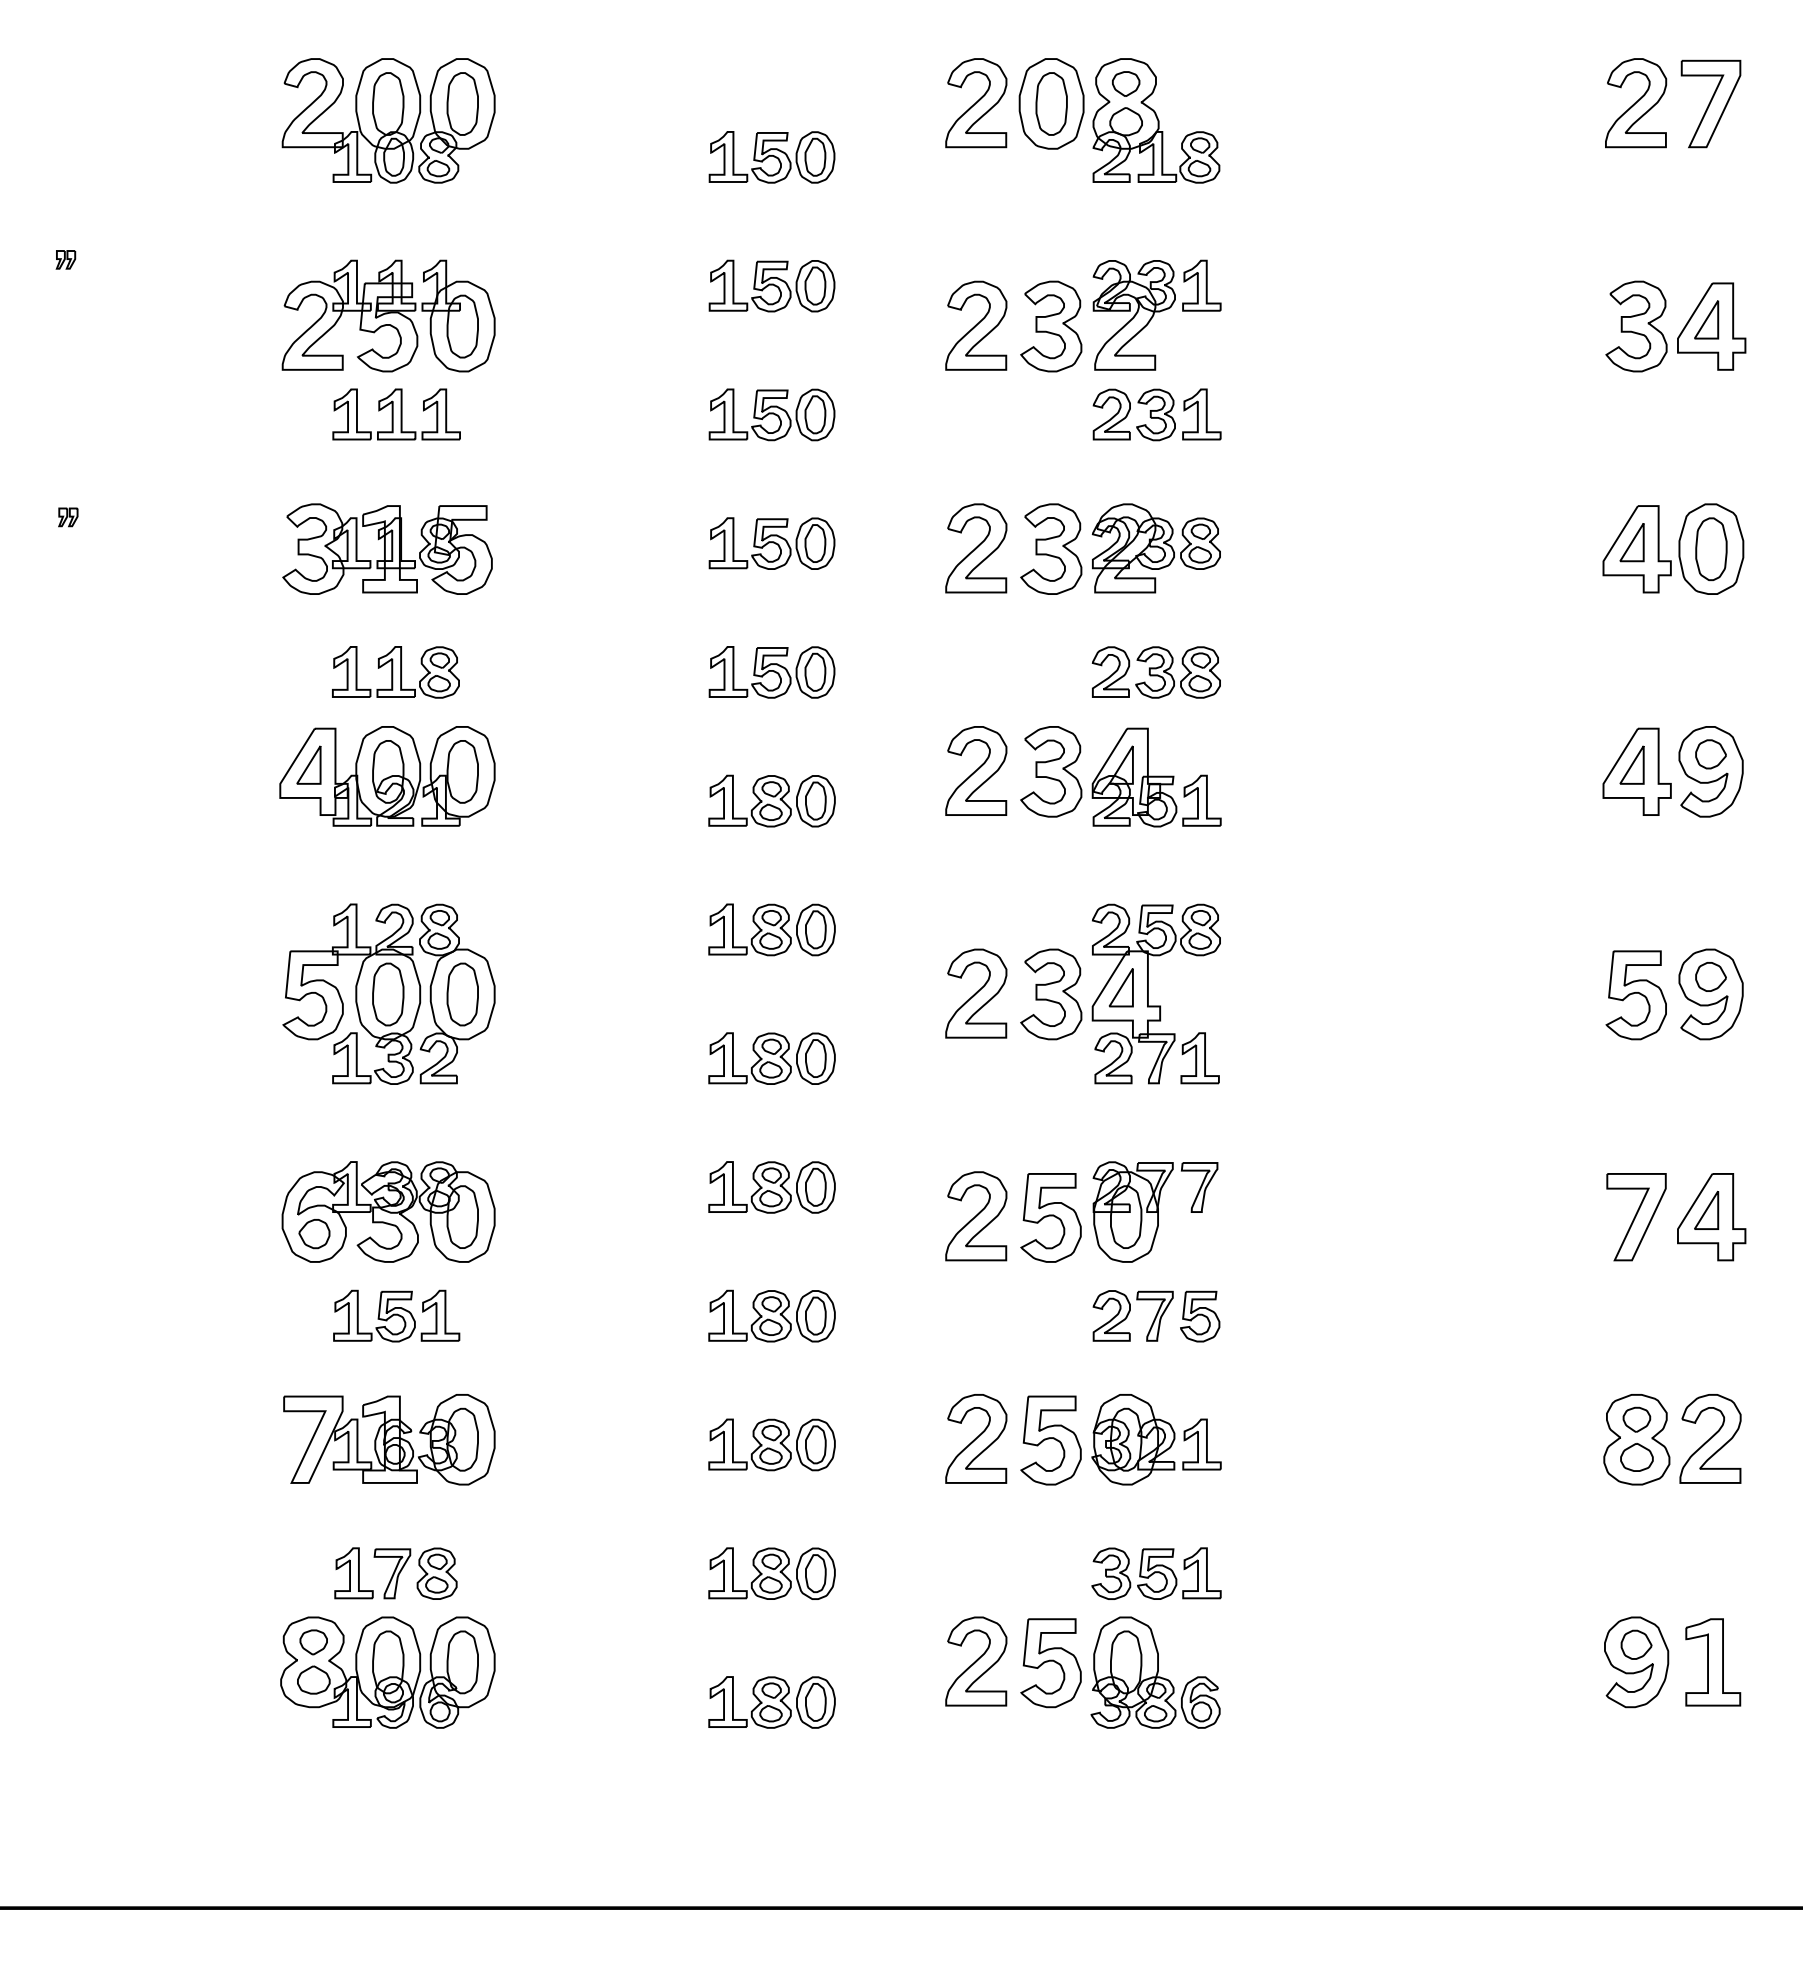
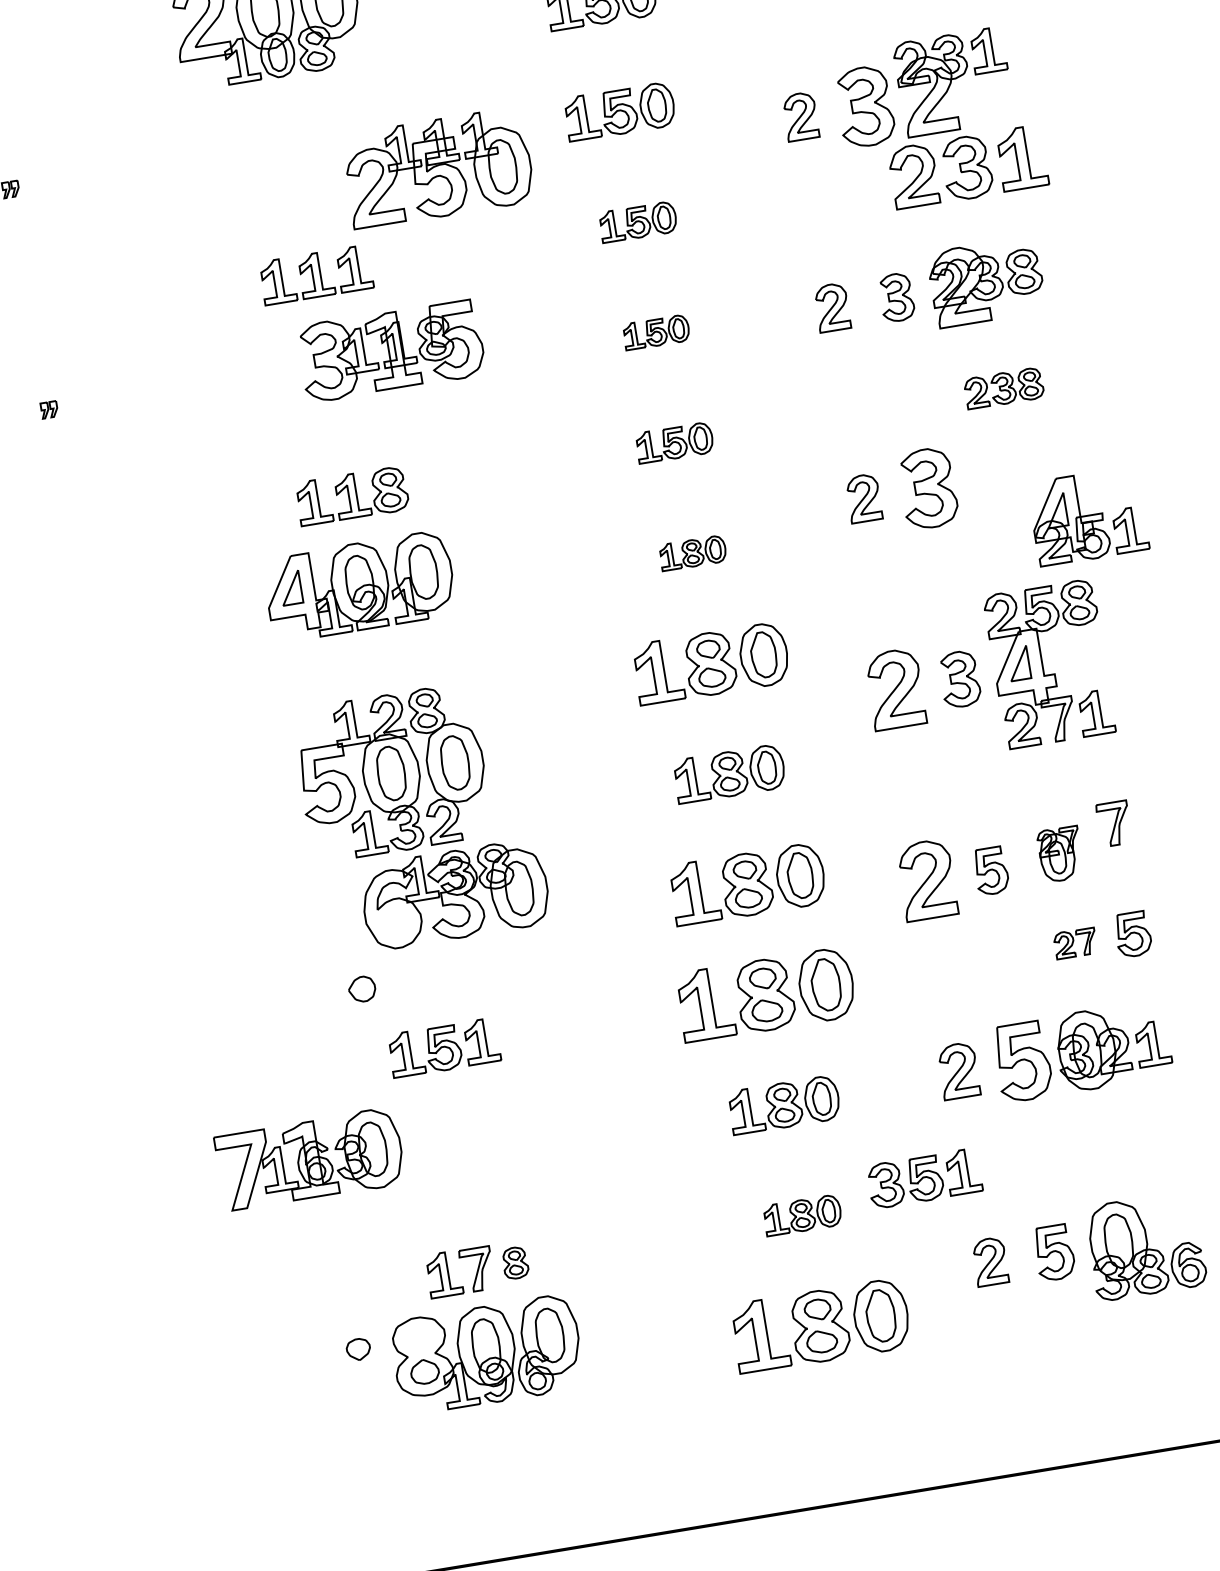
part: (388, 315) -> (437, 167), moved
part: (976, 325) -> (800, 116), size x0.6
part: (771, 414) -> (637, 221), size x0.7
part: (1156, 414) -> (967, 167), size x1.4
part: (771, 543) -> (655, 332), size x0.6
part: (387, 548) -> (391, 349), moved
part: (976, 548) -> (832, 307), size x0.6
part: (1051, 548) -> (896, 297), size x0.6
part: (771, 672) -> (674, 443), size x0.7
part: (1155, 672) -> (1003, 388), size x0.7
part: (976, 770) -> (863, 498), size x0.6
part: (1156, 777) -> (1087, 516), moved
part: (771, 800) -> (692, 552), size x0.6
part: (771, 929) -> (710, 663), size x1.4
part: (1051, 994) -> (959, 679), size x0.7
part: (771, 1187) -> (747, 884), size x1.4
part: (388, 1211) -> (454, 894), moved
part: (1132, 1211) -> (1060, 853), size x0.6
part: (1050, 1217) -> (990, 870), size x0.6
part: (771, 1315) -> (765, 994), size x1.6
part: (1132, 1315) -> (1074, 943), size x0.6
part: (976, 1438) -> (958, 1070), size x0.7
part: (389, 1439) -> (310, 1159), moved
part: (436, 1573) -> (514, 1263), size x0.7
part: (771, 1573) -> (802, 1215), size x0.7
part: (1156, 1573) -> (924, 1178), moved
part: (313, 1642) -> (358, 1349), moved
part: (976, 1661) -> (990, 1261), size x0.6
part: (1050, 1663) -> (1054, 1253), size x0.7
part: (771, 1702) -> (820, 1326), size x1.6

